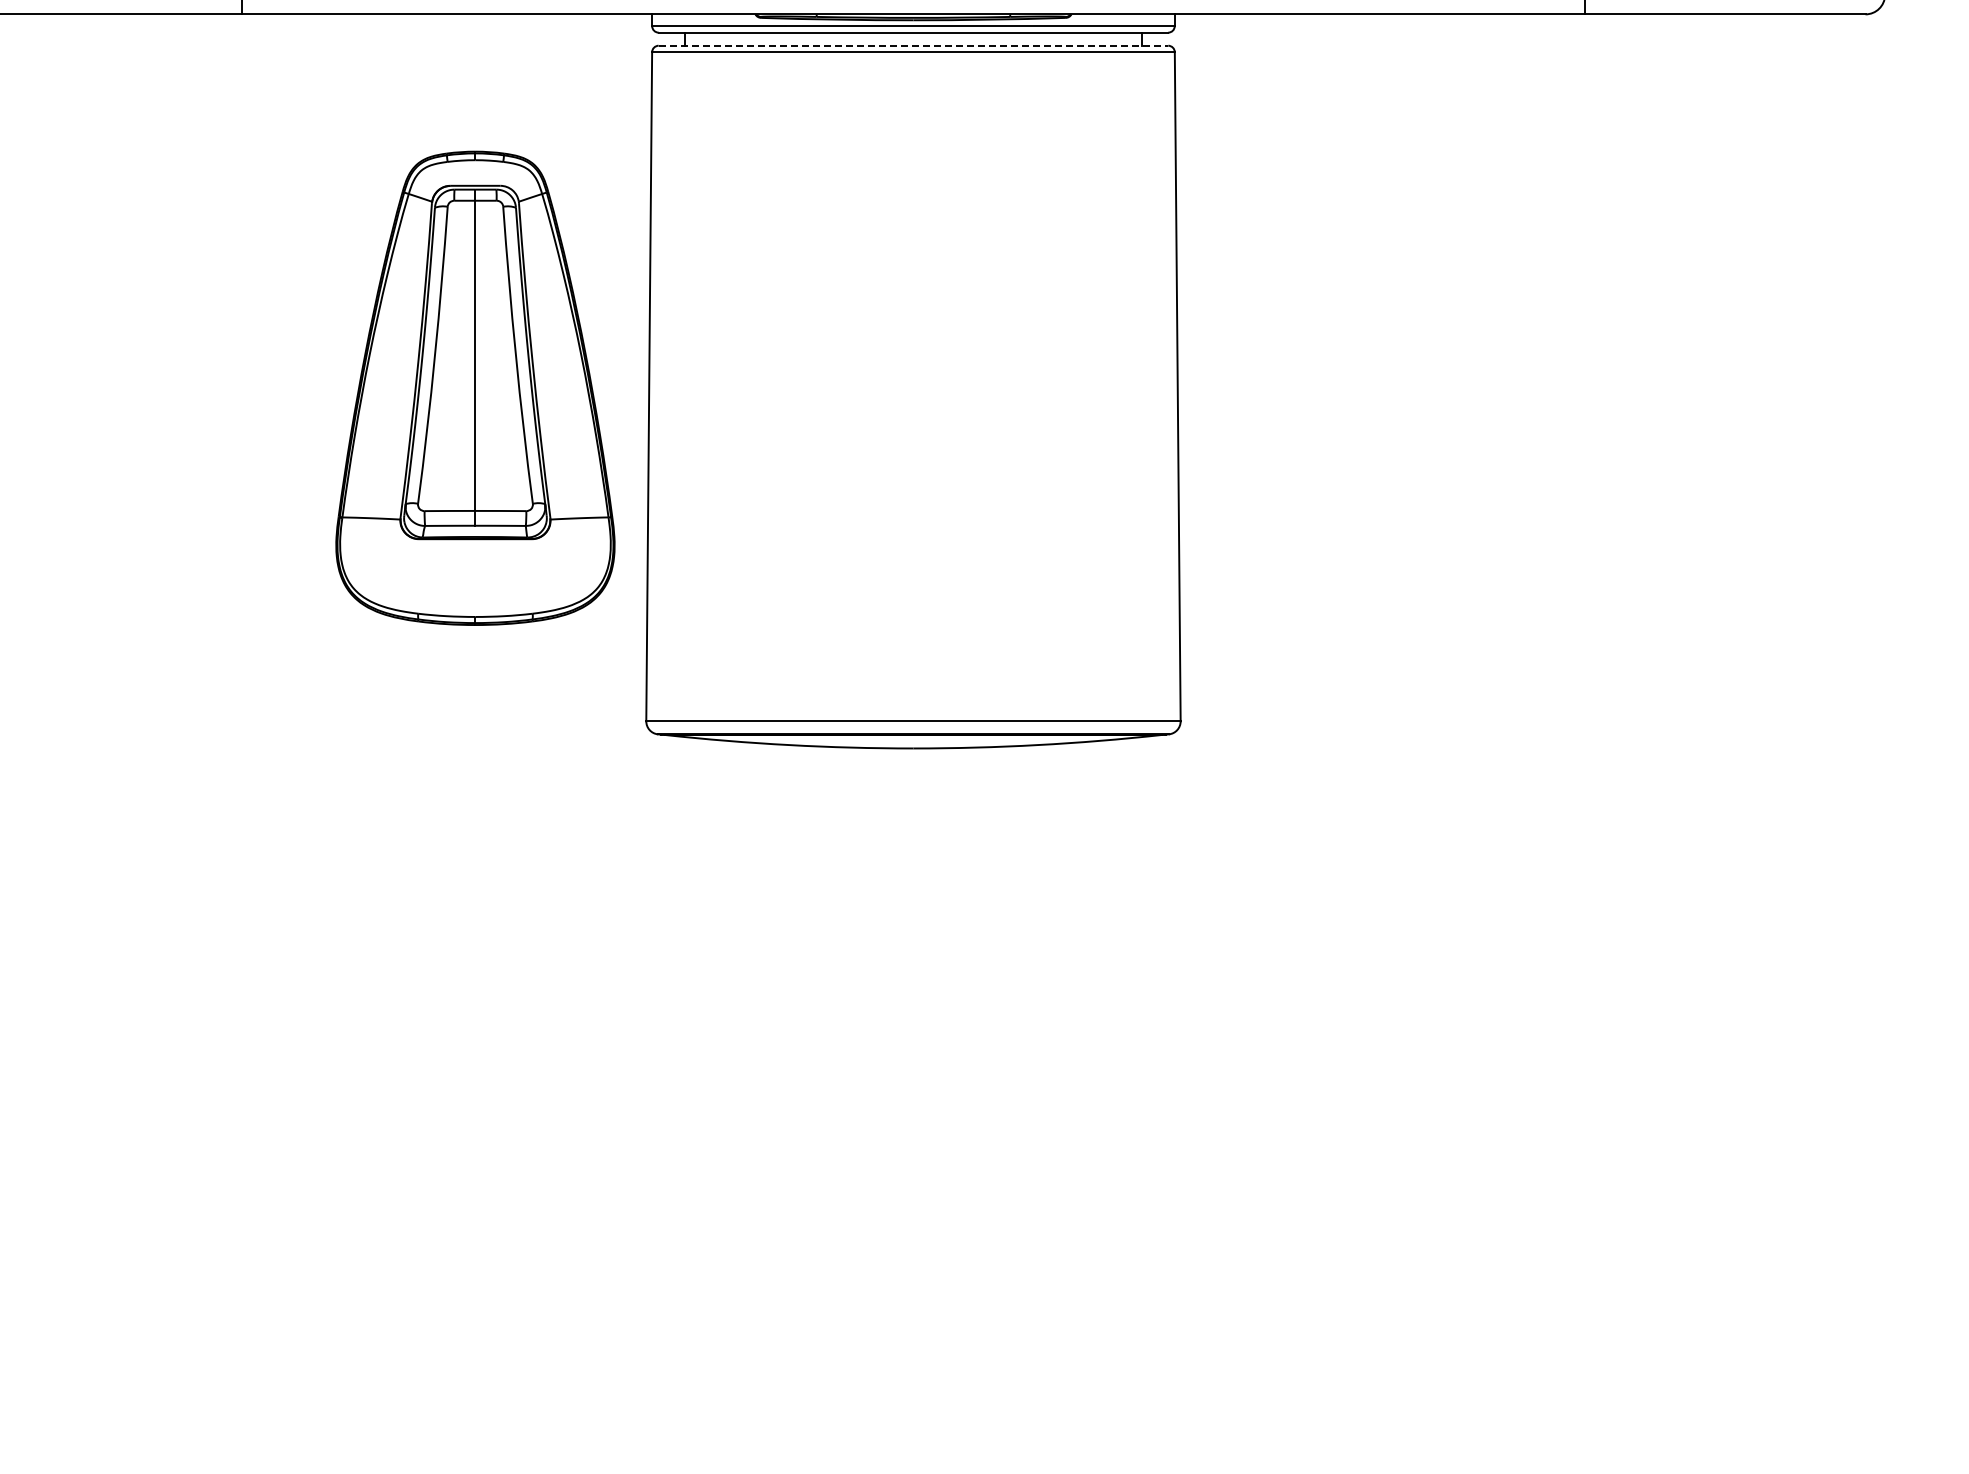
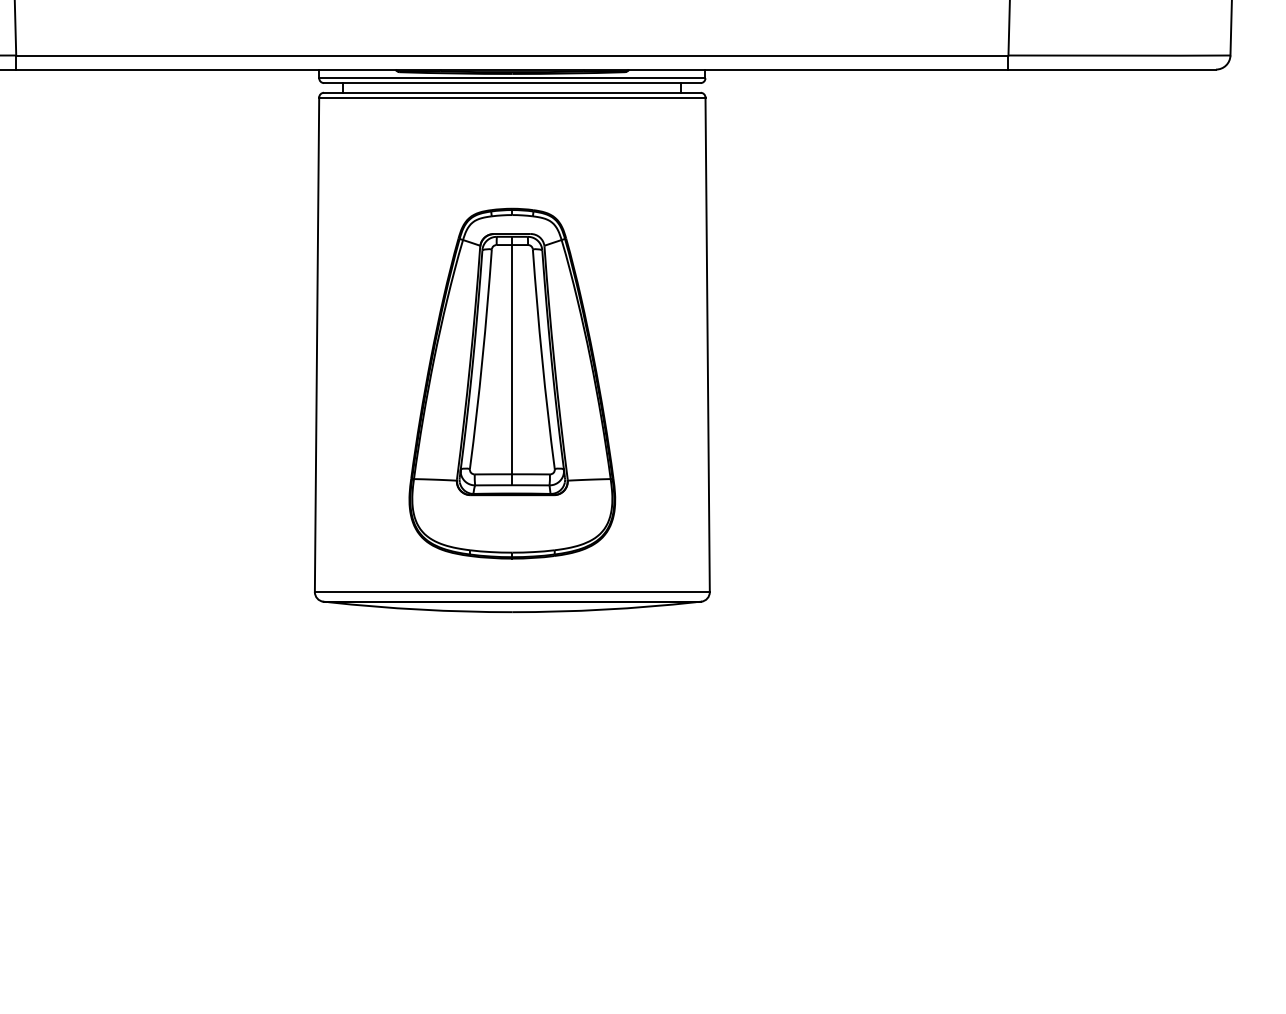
line: (913, 45) -> (512, 92), dashed -> solid
part: (475, 387) -> (512, 383), moved

